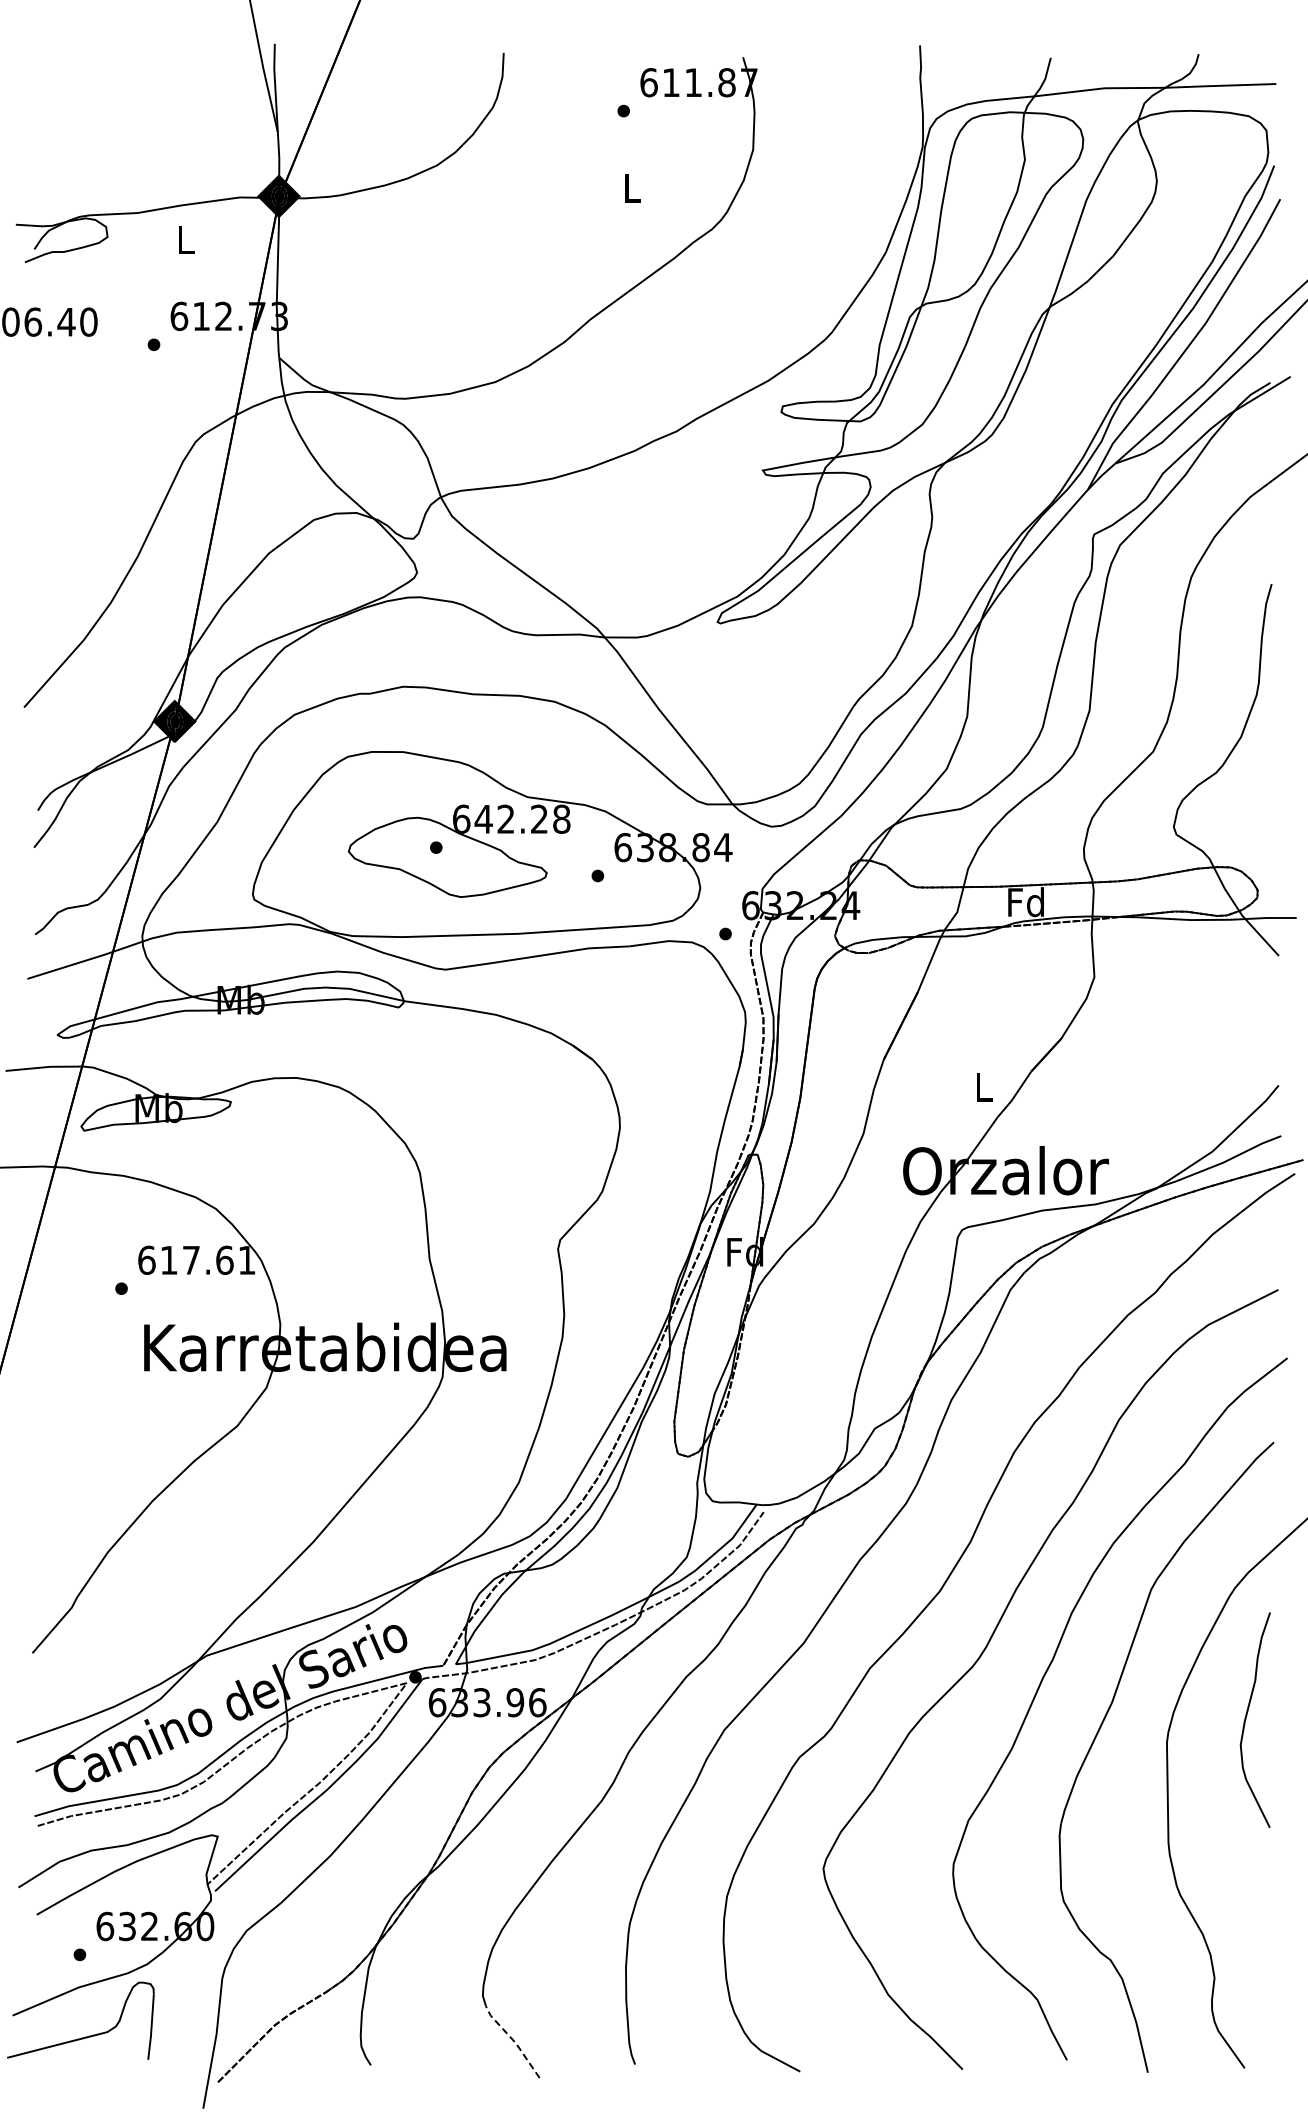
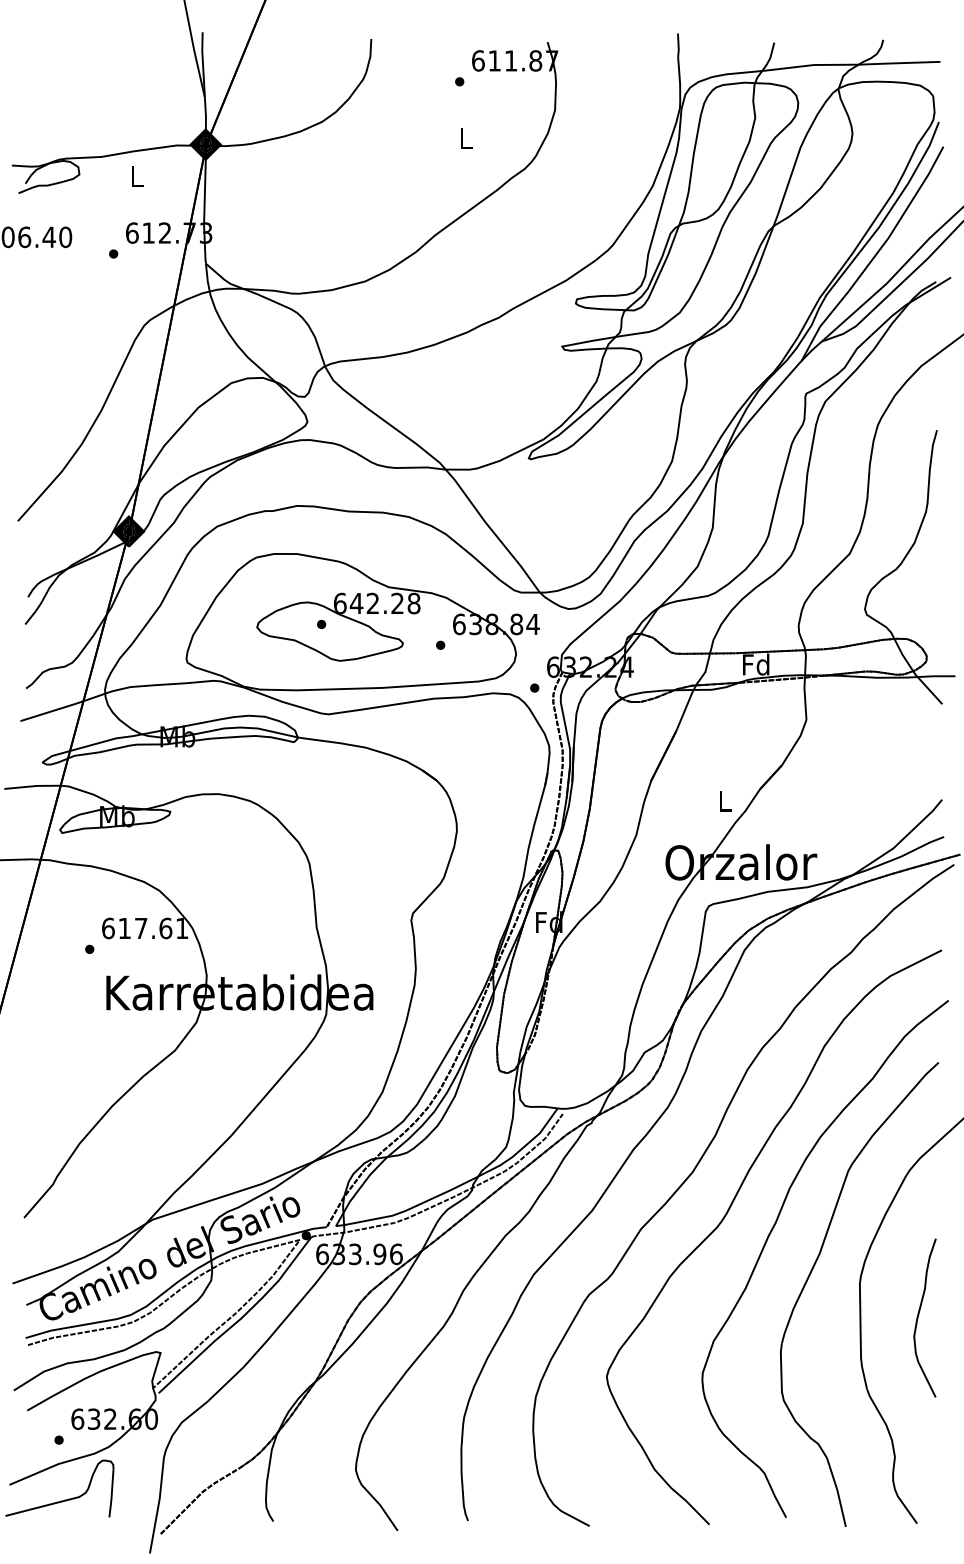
curve: (1246, 1719) -> (918, 1317), moved
line: (513, 2041) -> (378, 1503), dashed -> solid

